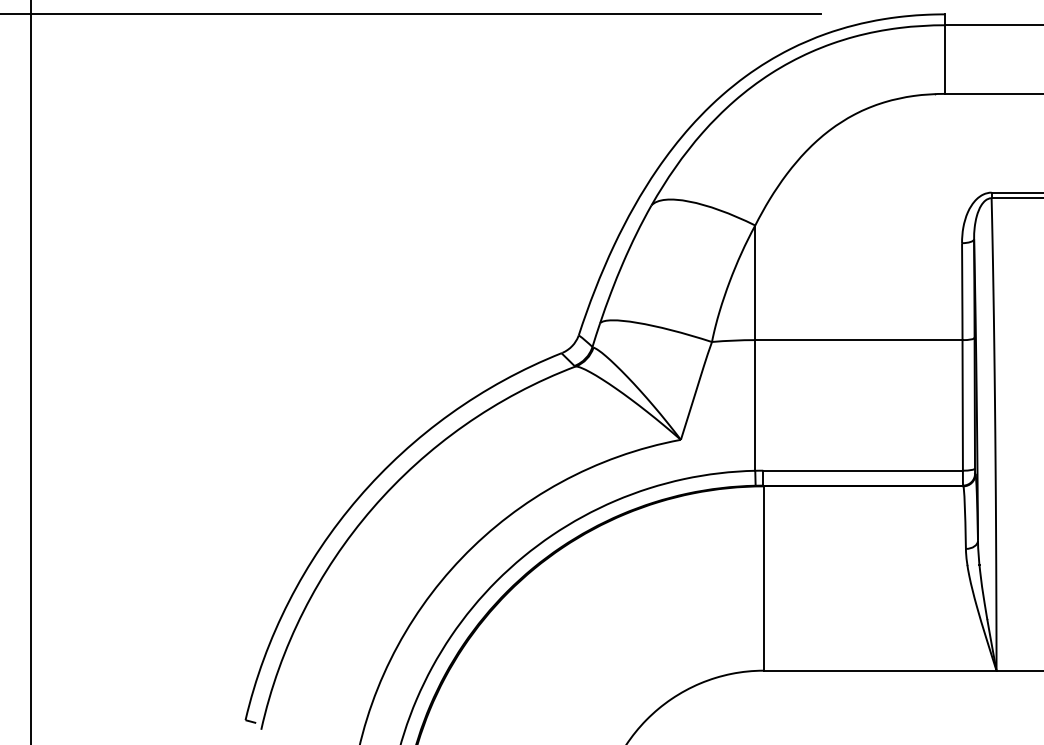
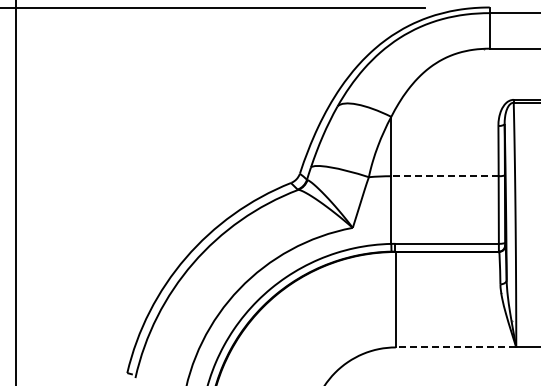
line: (857, 340) -> (444, 176), solid -> dashed
line: (879, 670) -> (455, 347), solid -> dashed

